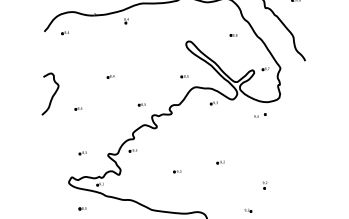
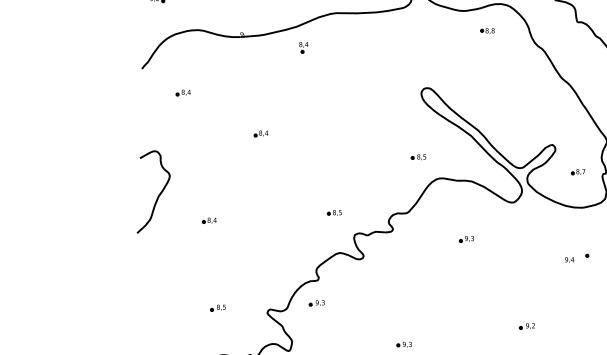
part: (64, 33) -> (181, 94), moved
part: (233, 35) -> (486, 30), moved
part: (265, 69) -> (577, 172), moved
part: (110, 76) -> (260, 133), moved
part: (213, 103) -> (465, 239), moved
part: (260, 115) -> (577, 257), moved
part: (220, 162) -> (526, 326), moved

